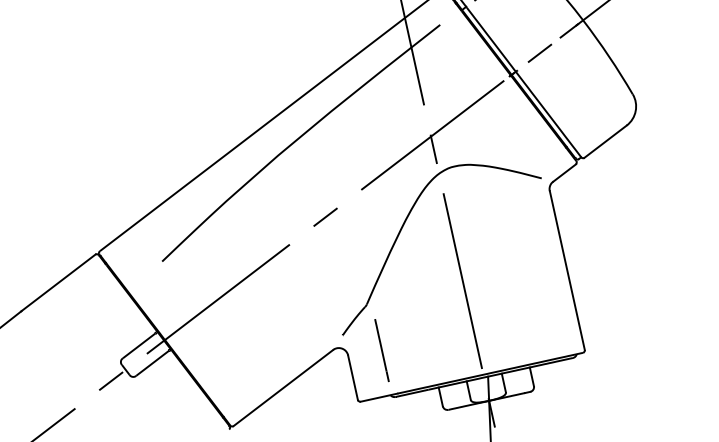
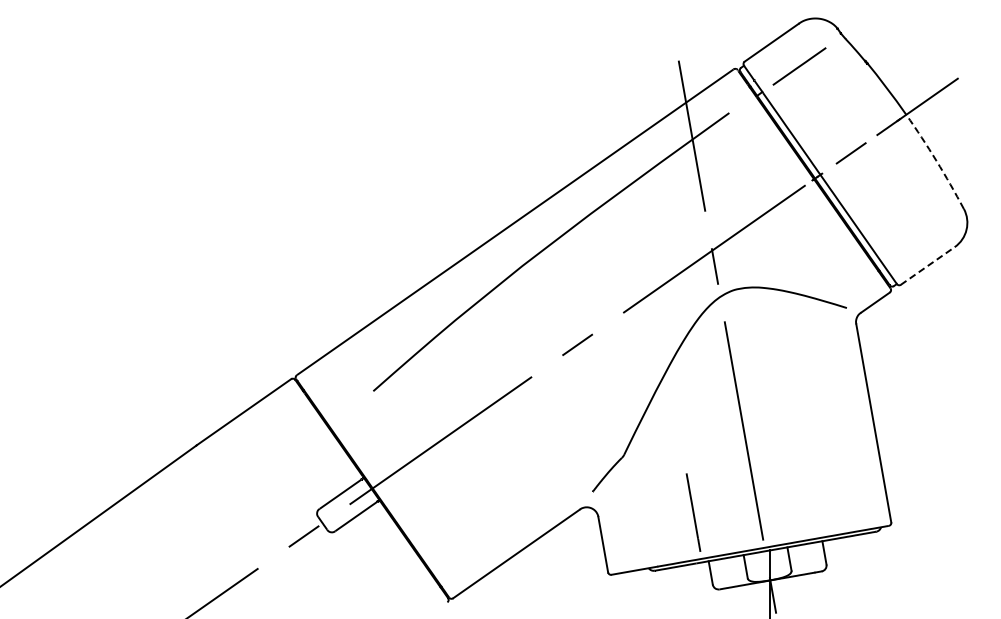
arc: (609, 56) -> (936, 160), solid -> dashed
line: (606, 141) -> (928, 265), solid -> dashed
line: (381, 350) -> (693, 512), moved

